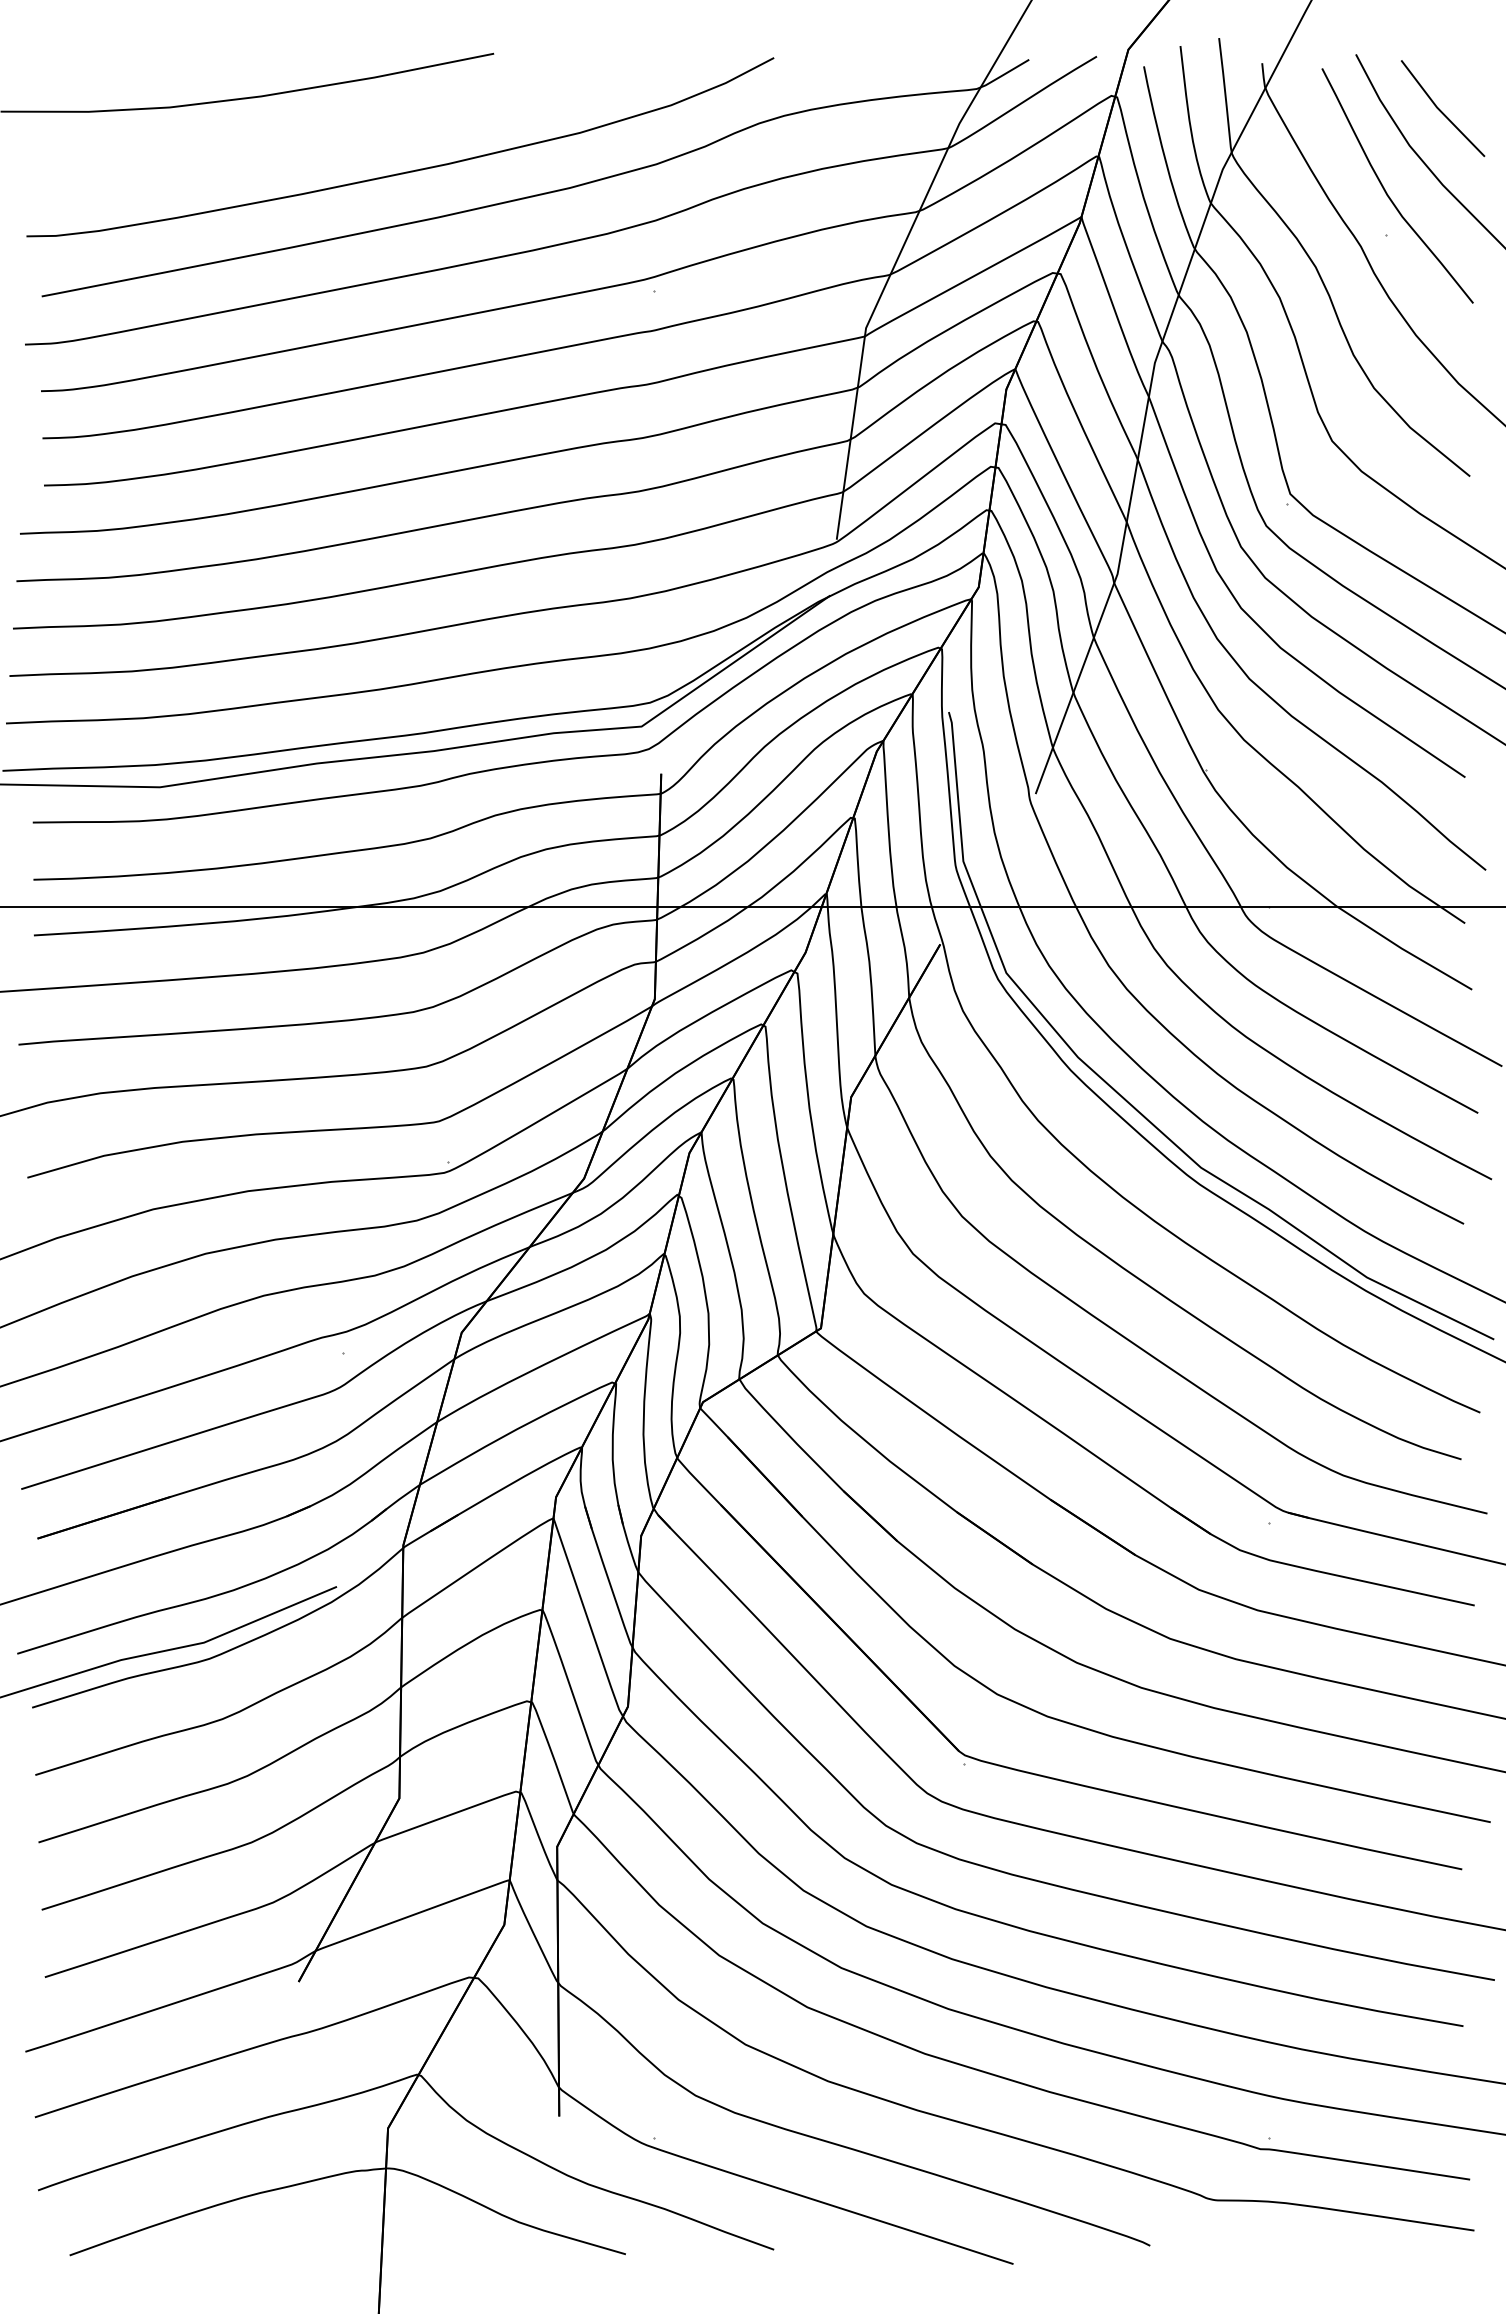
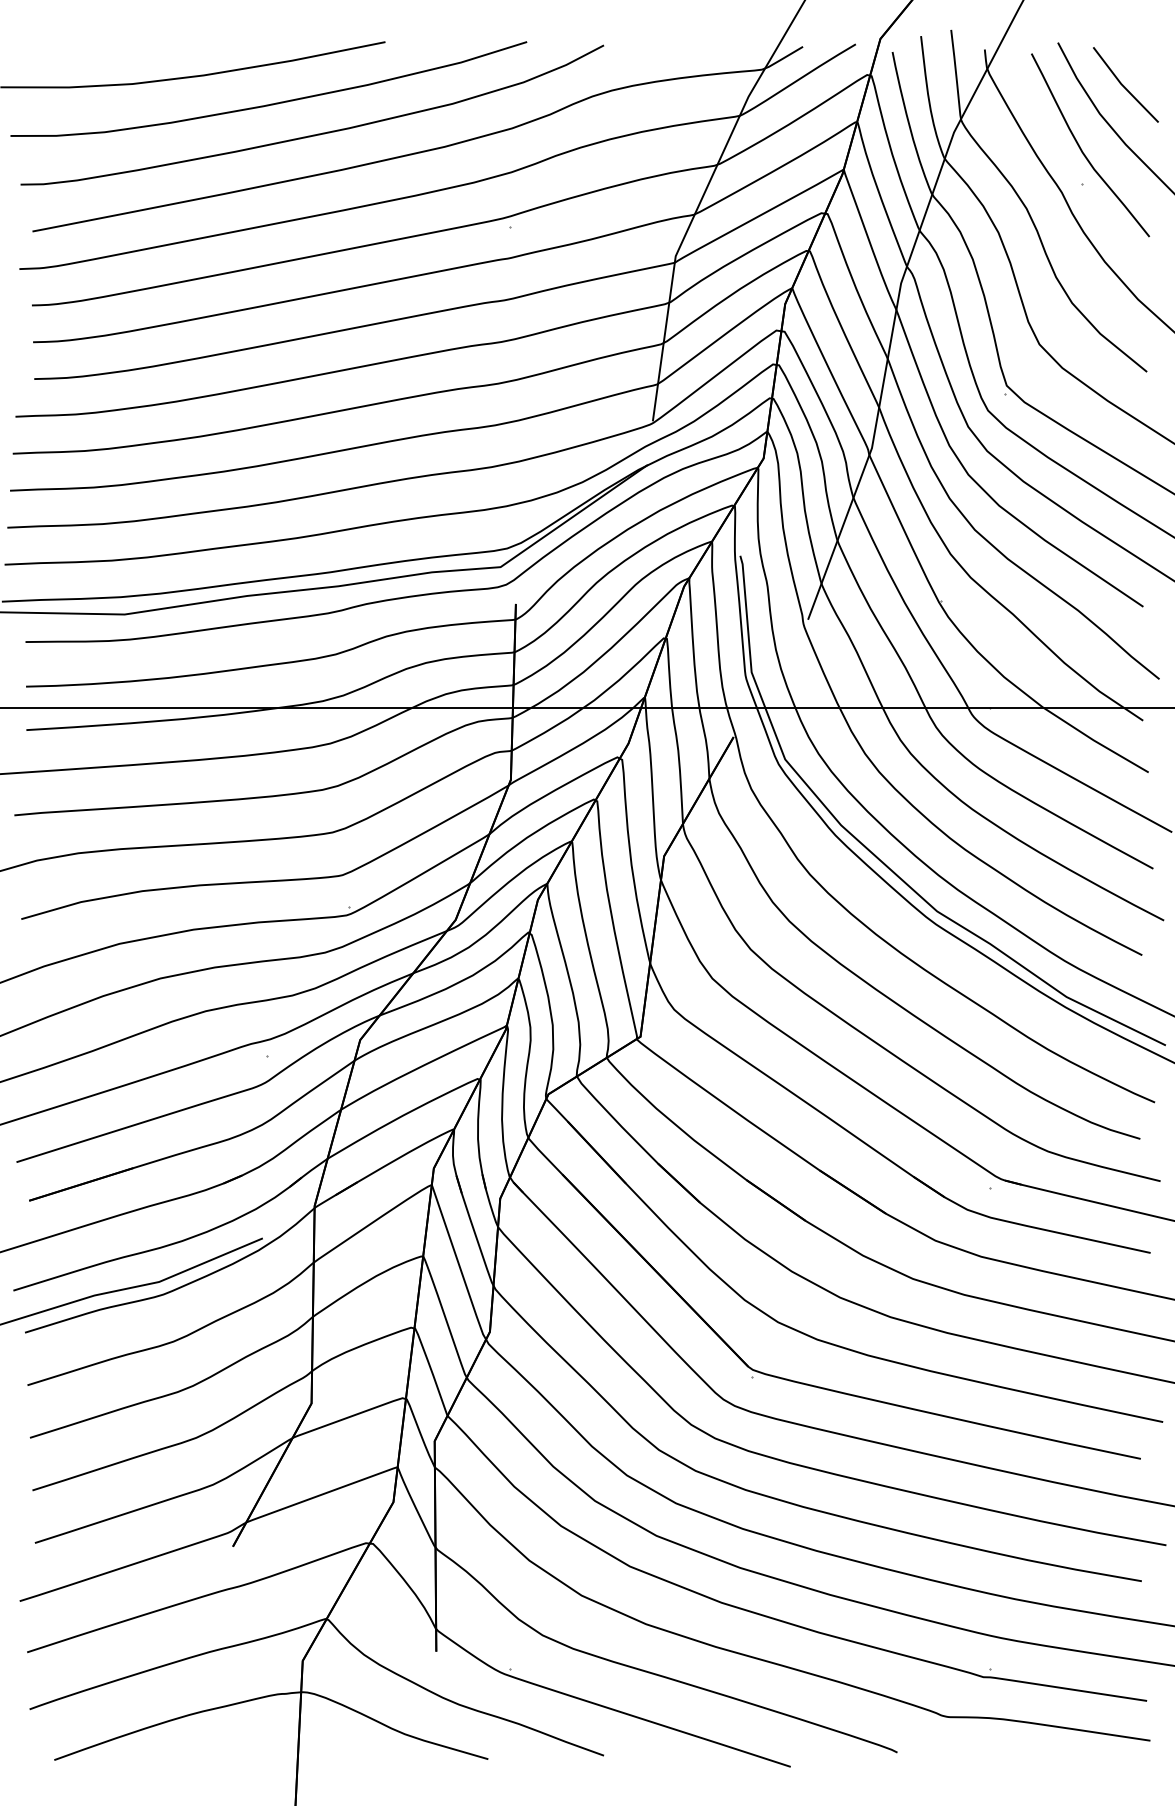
curve: (348, 132) -> (271, 103), added

